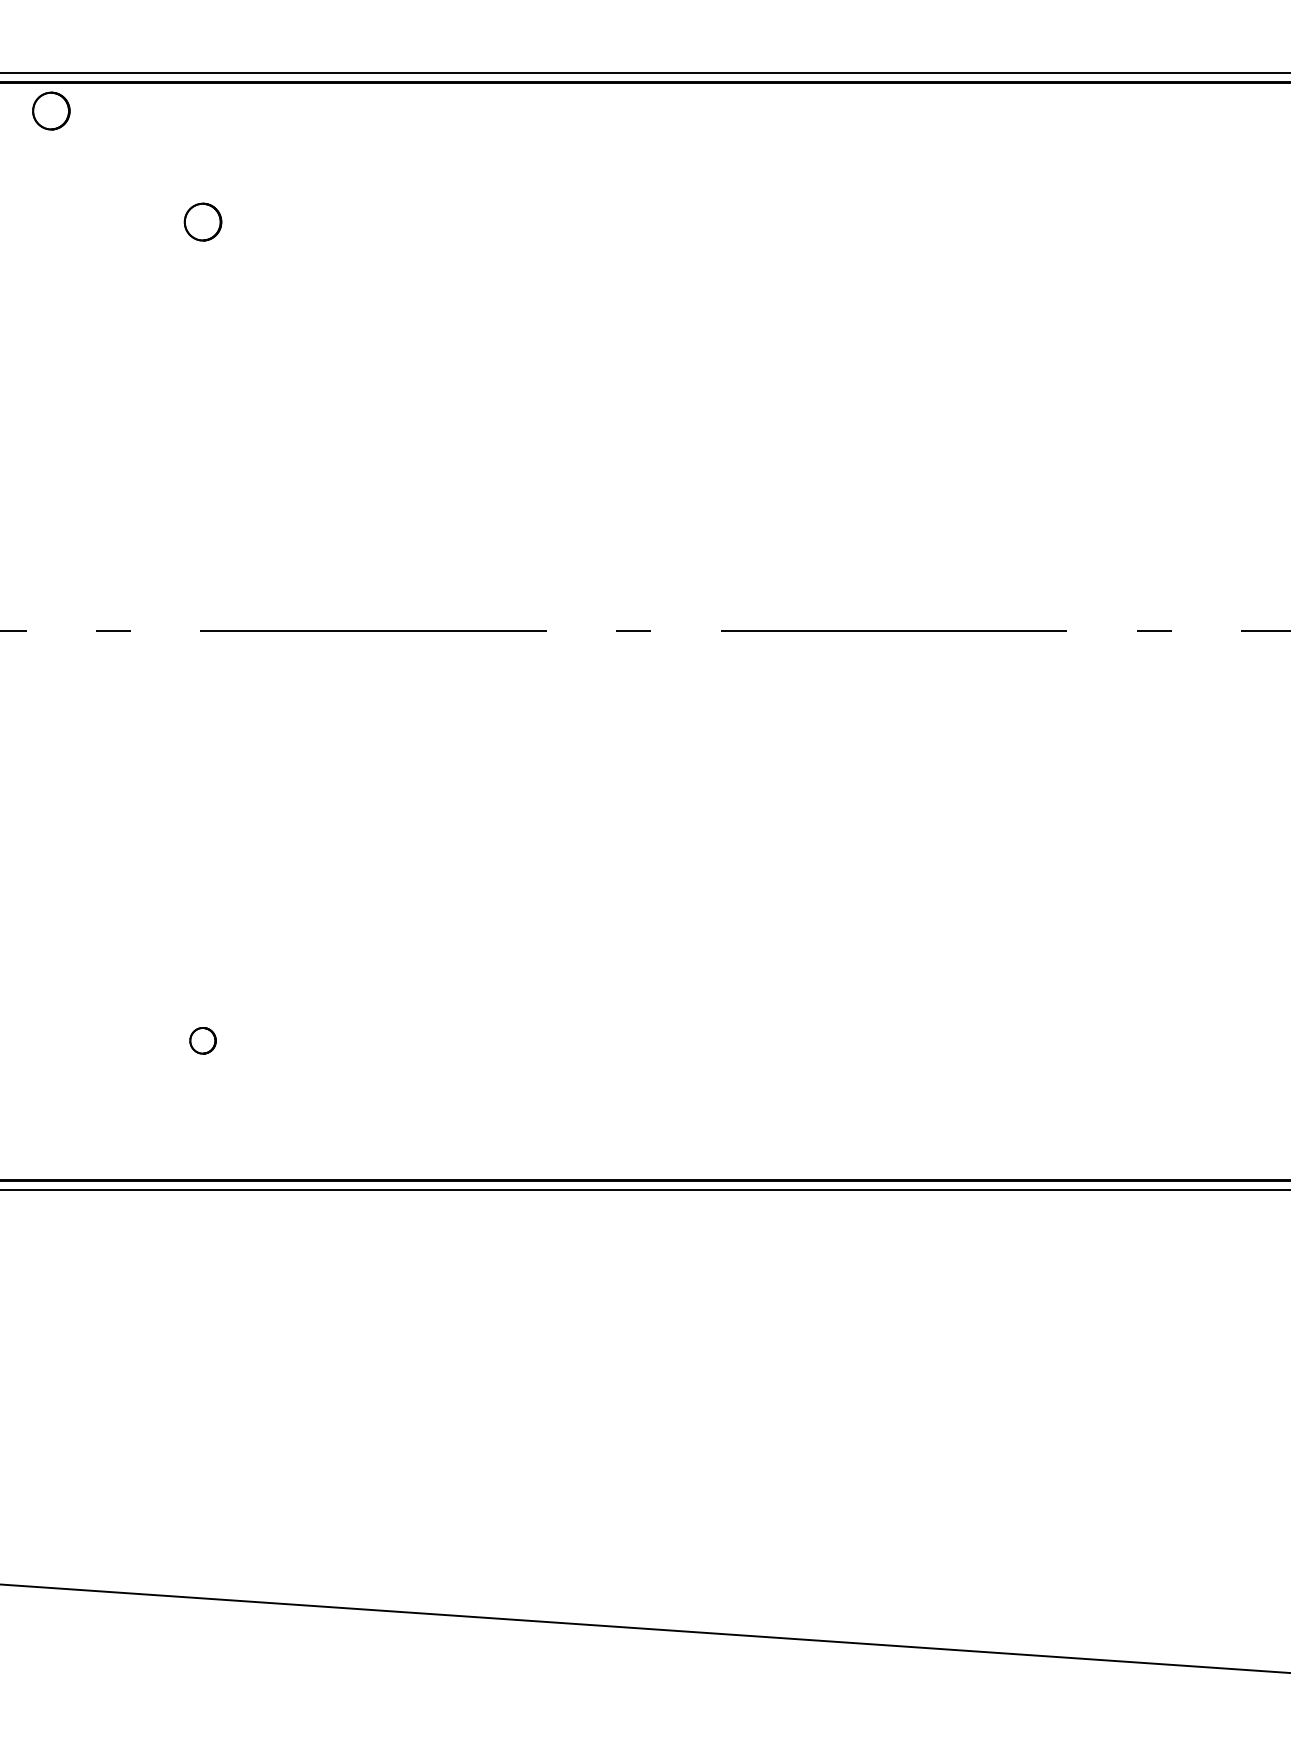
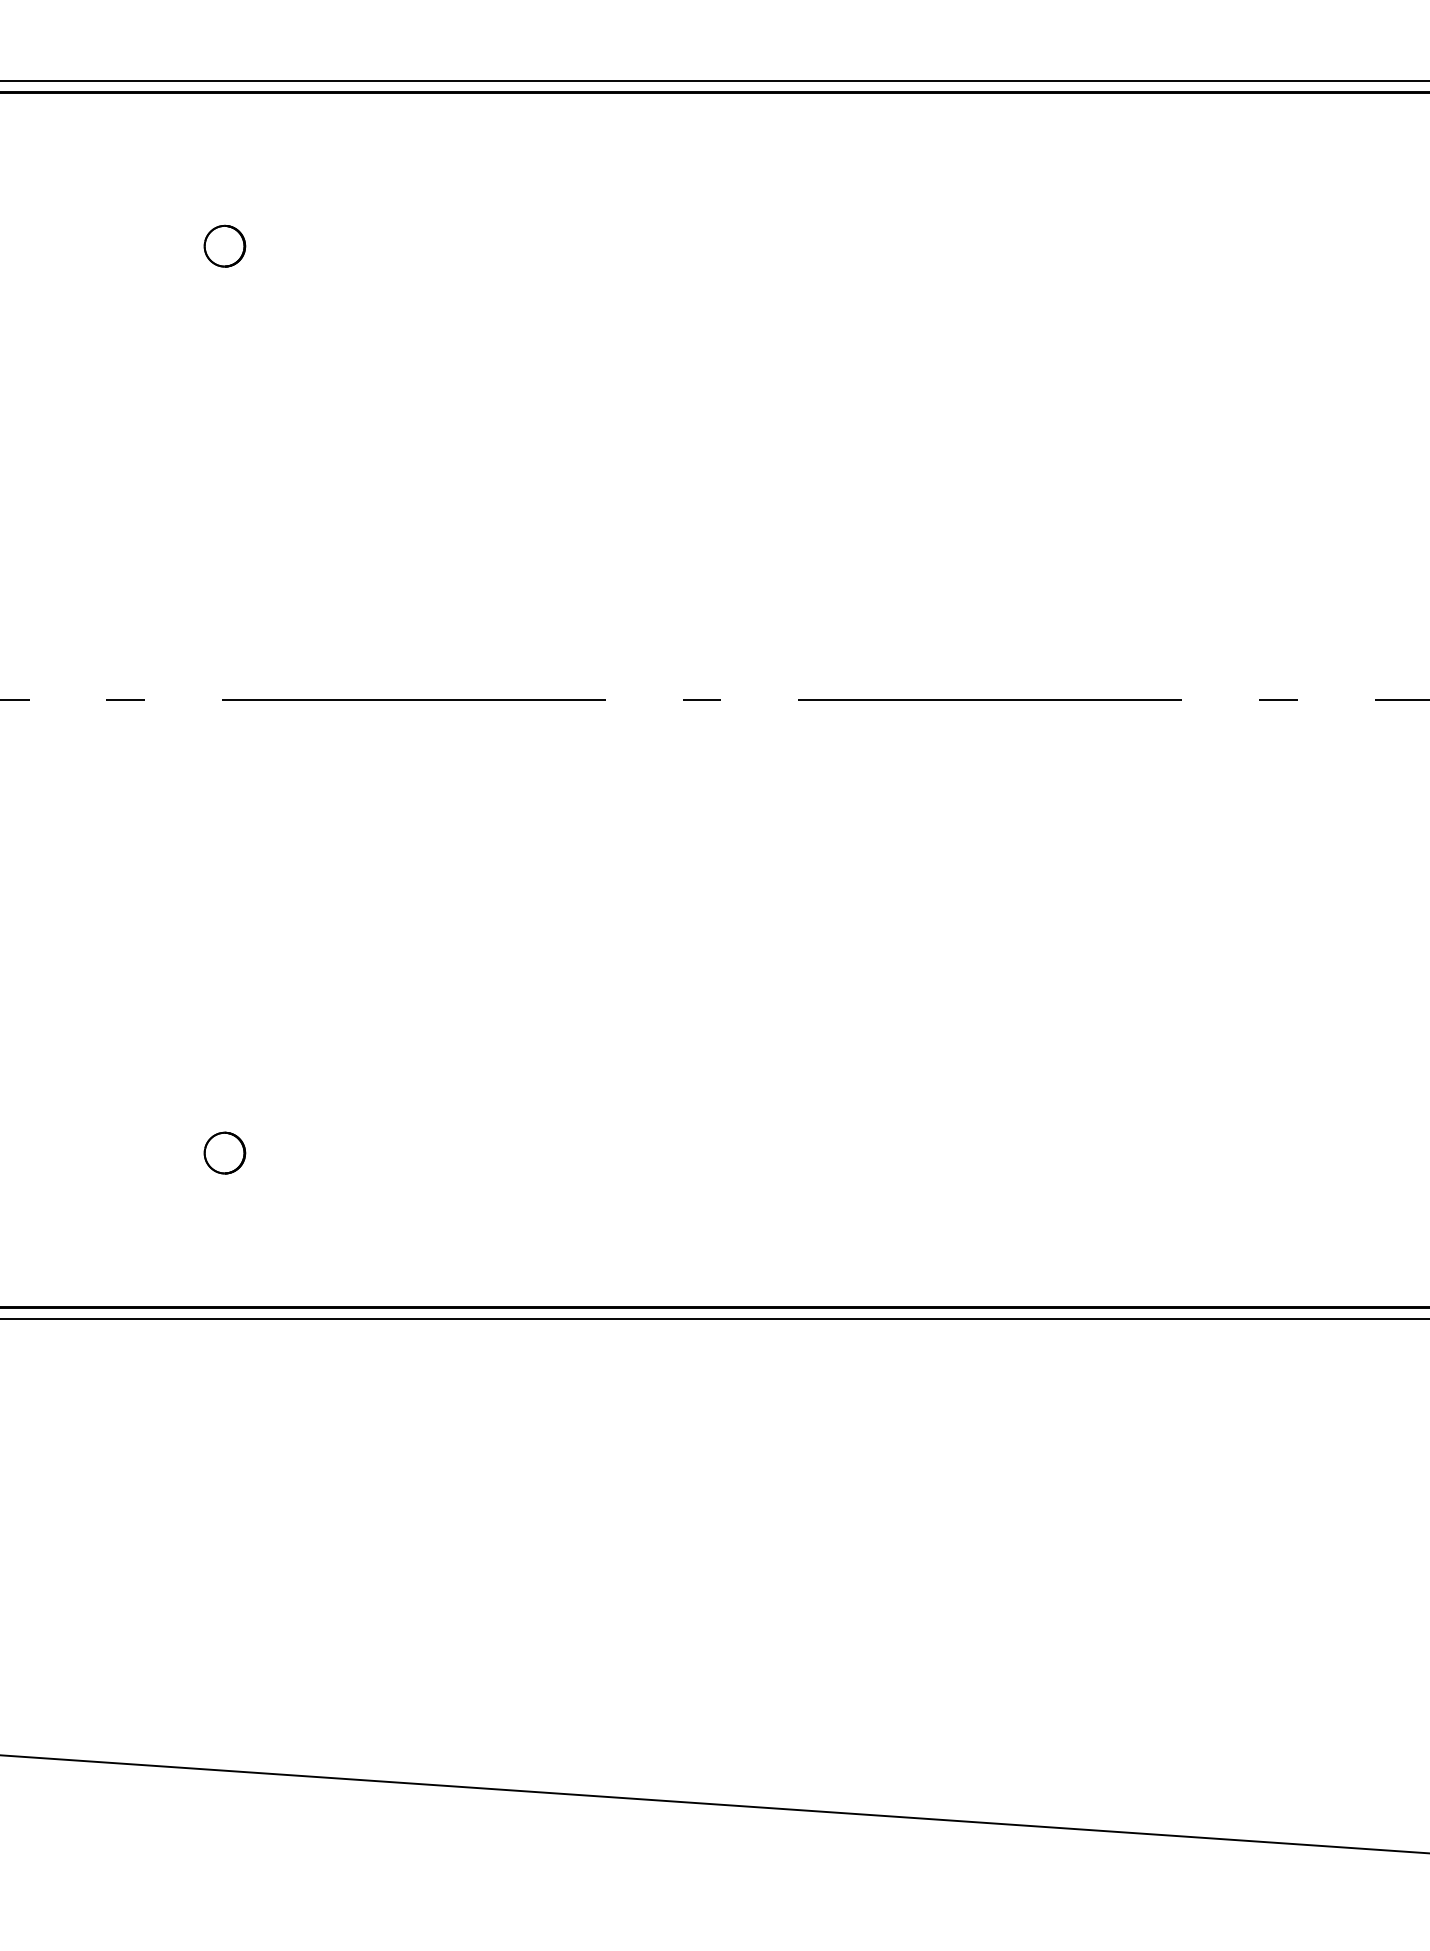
part: (51, 110) -> (56, 122), removed
part: (202, 1040) -> (224, 1152), size x1.43

